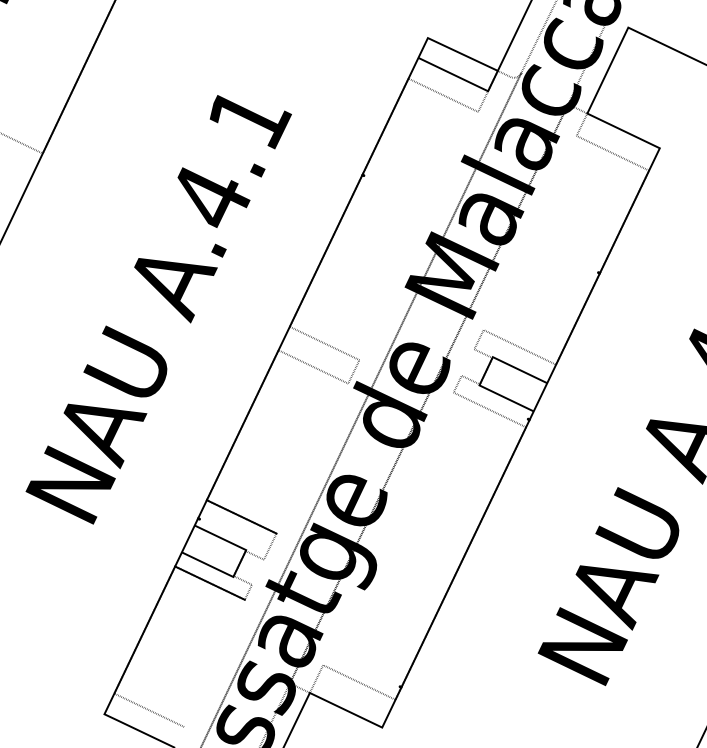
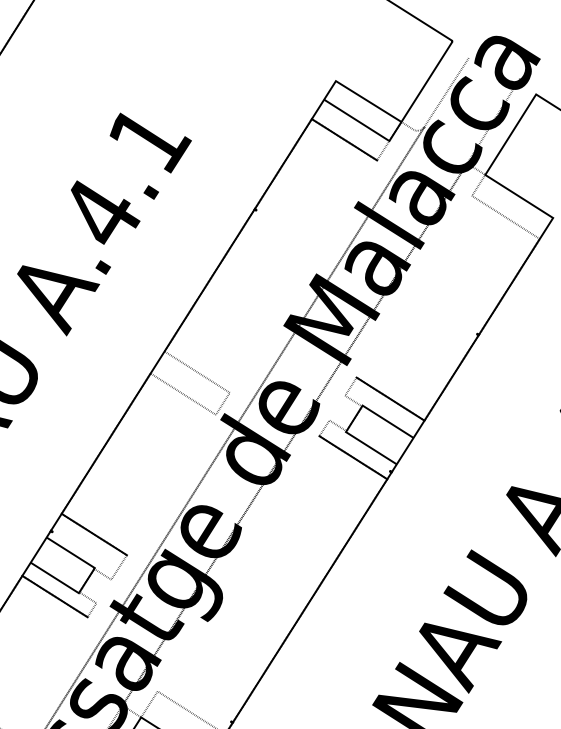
line: (443, 94) -> (344, 138), added
line: (519, 347) -> (390, 399), added
line: (489, 409) -> (353, 457), added

